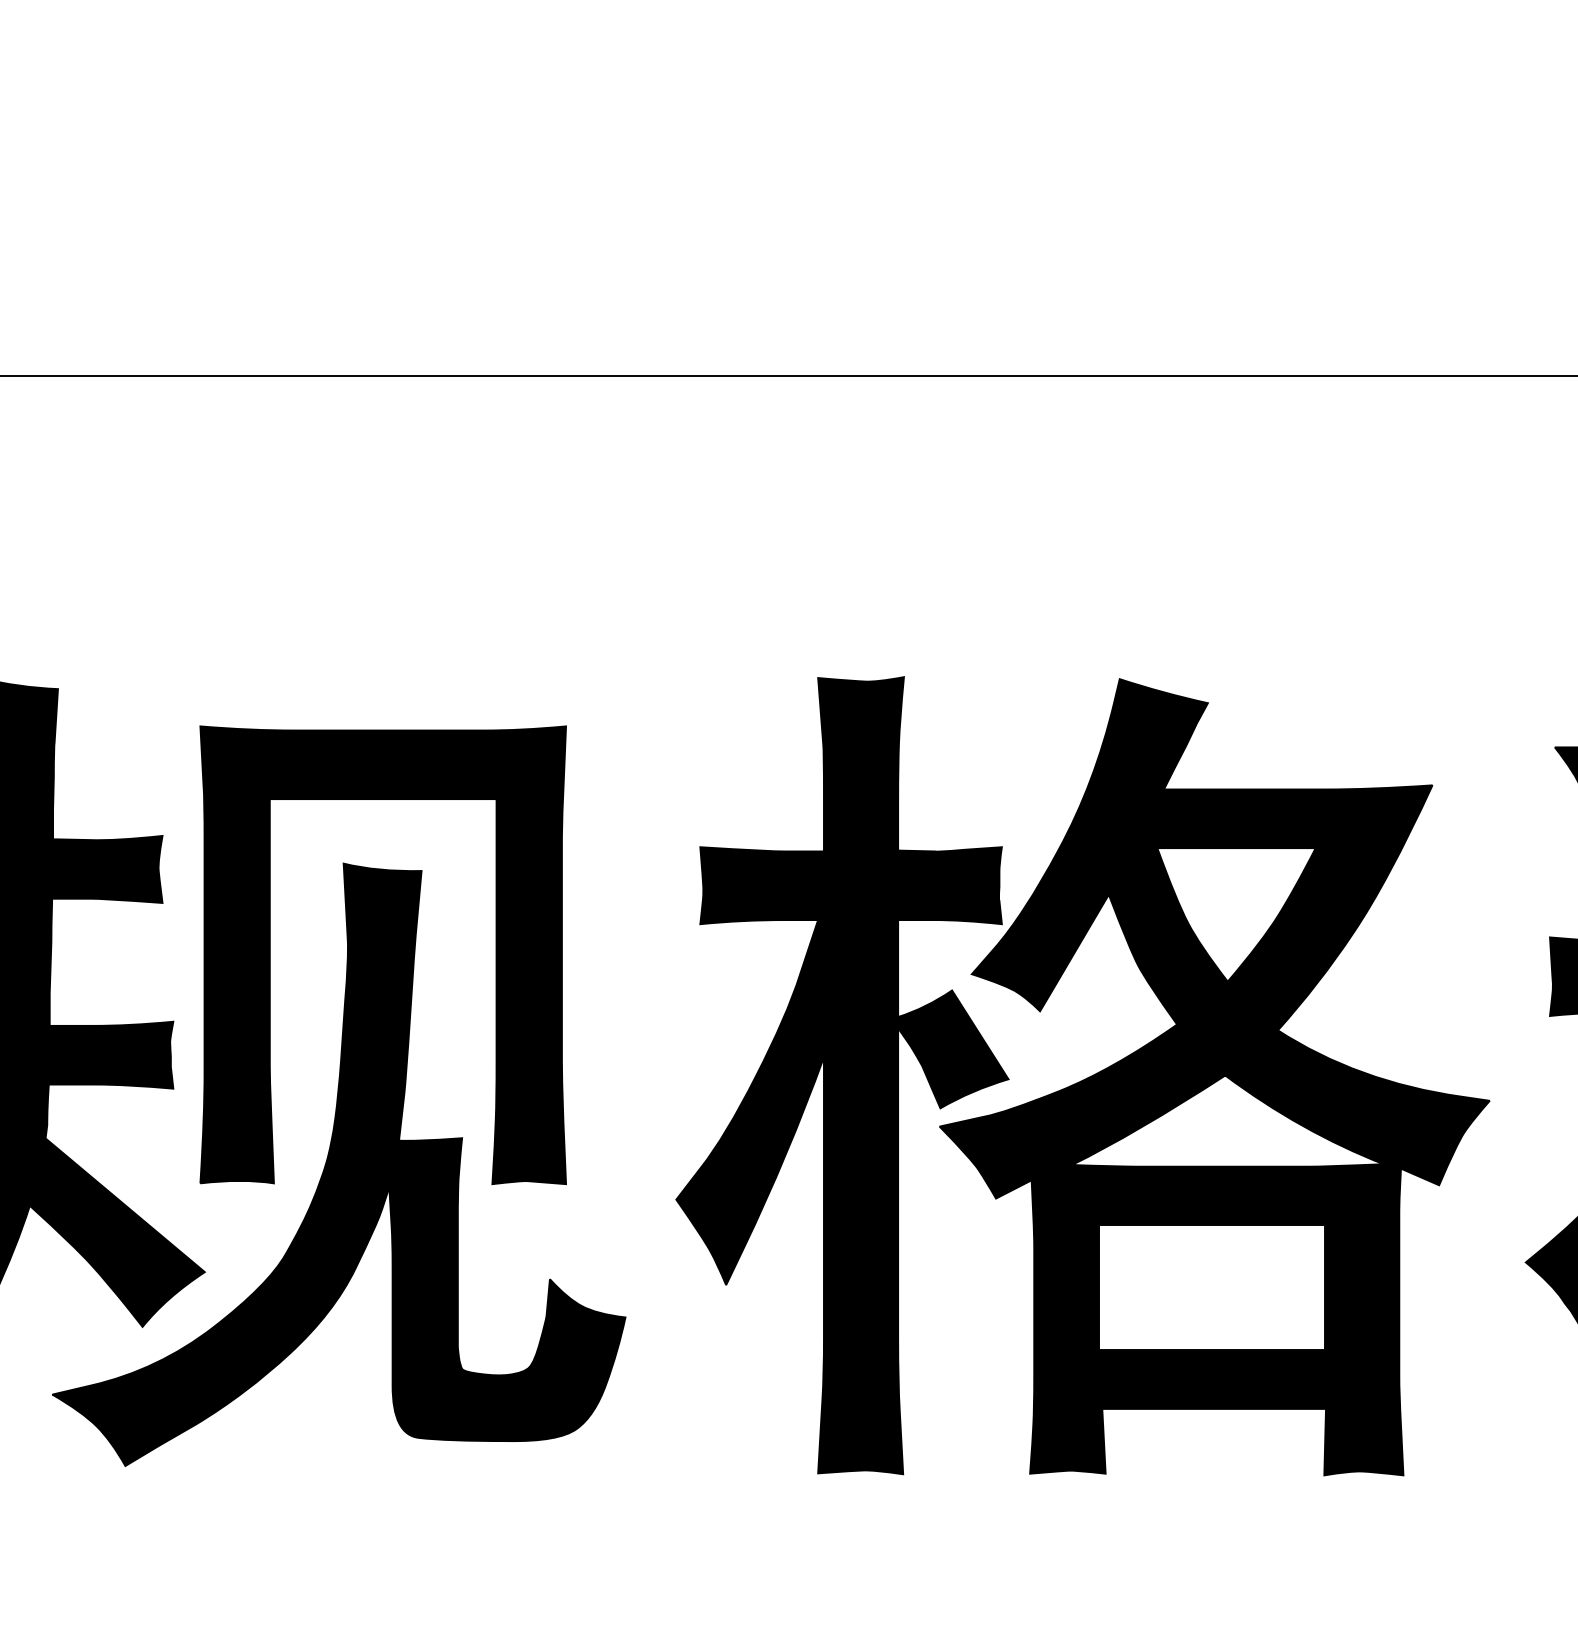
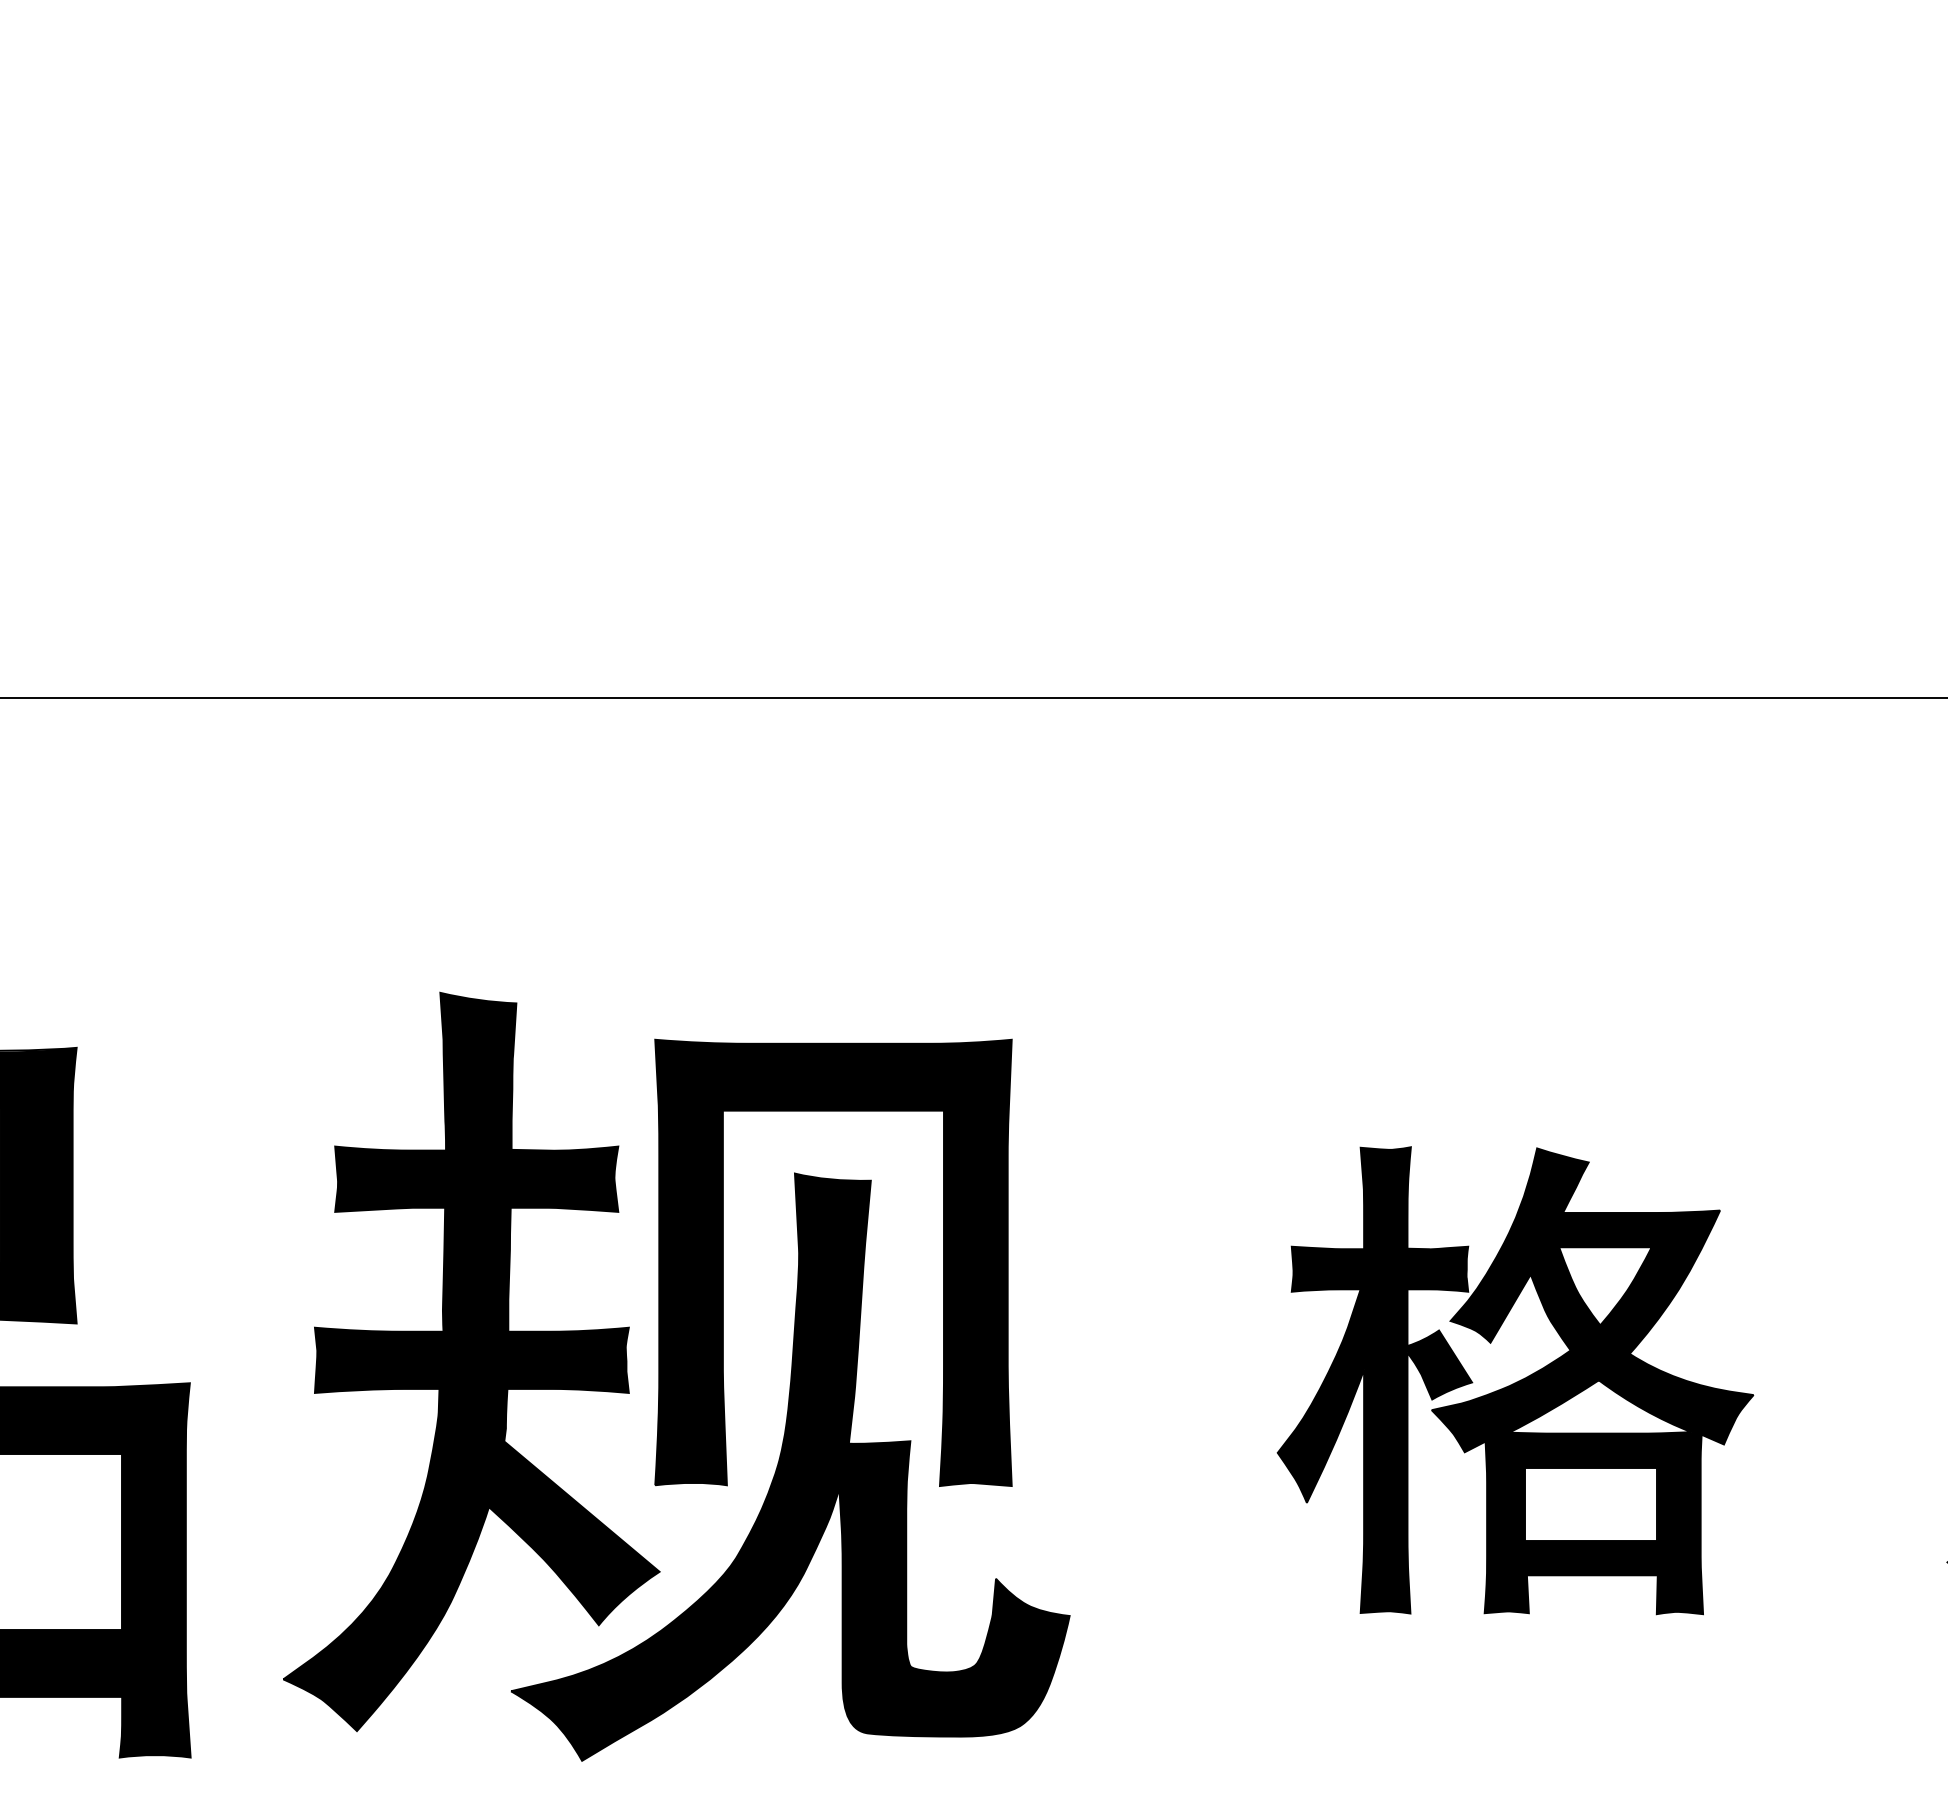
part: (1082, 1075) -> (1515, 1380), size x0.6

